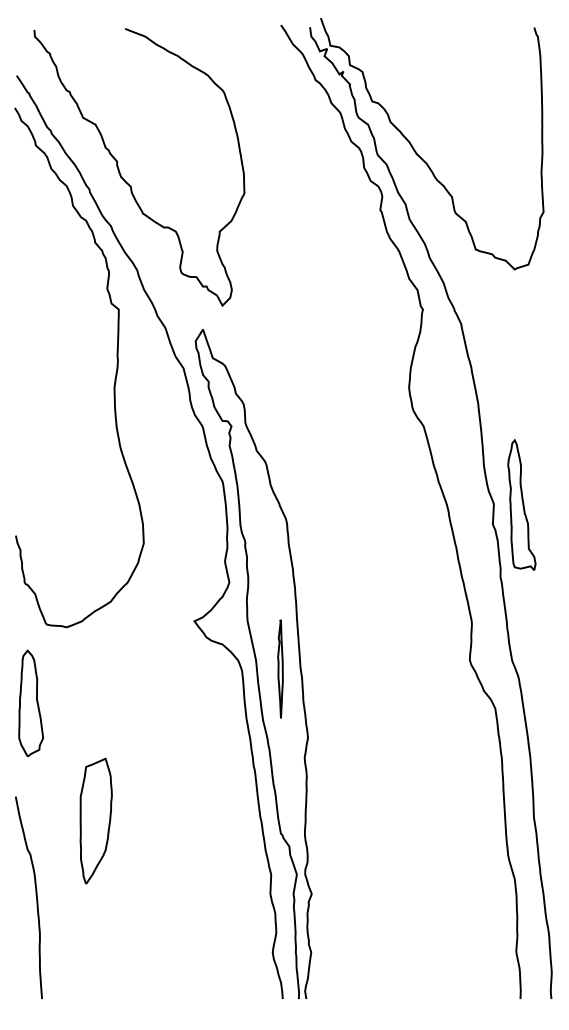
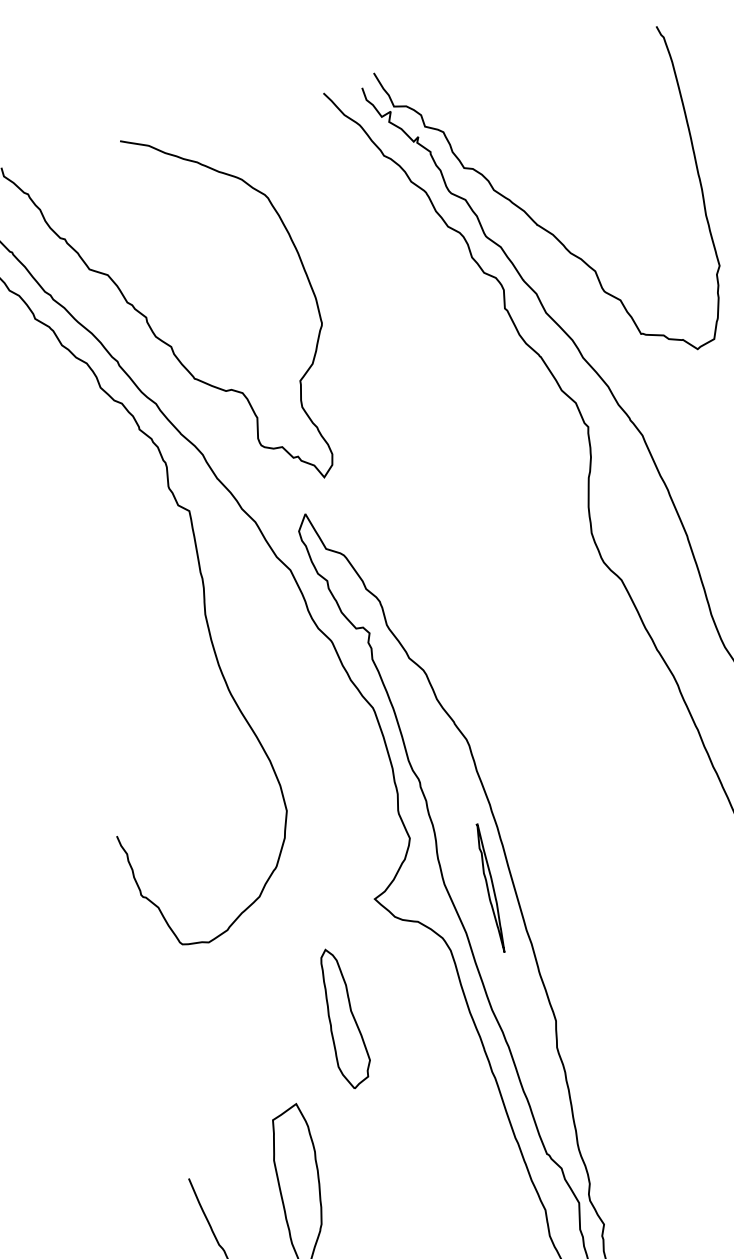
part: (280, 668) -> (490, 887), moved
part: (30, 703) -> (343, 1018), moved

